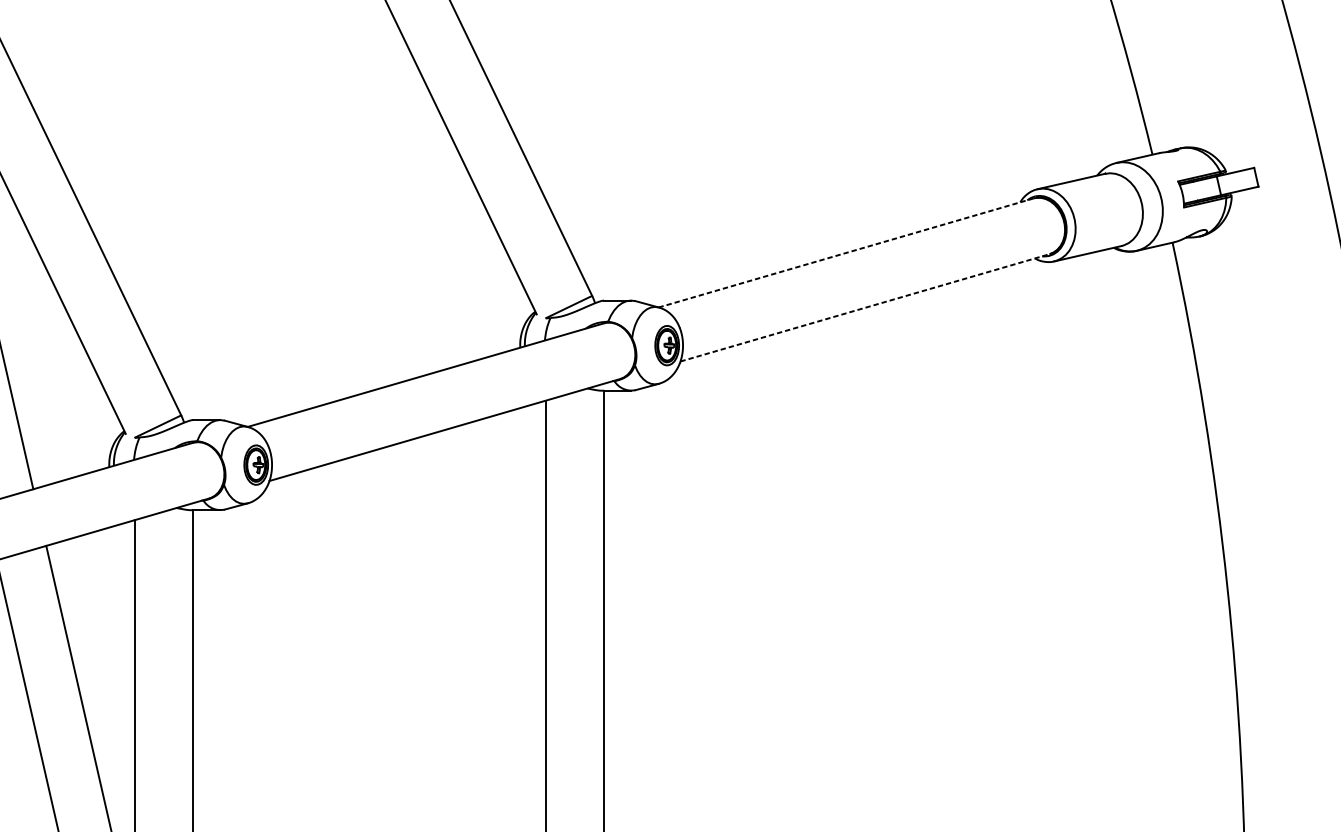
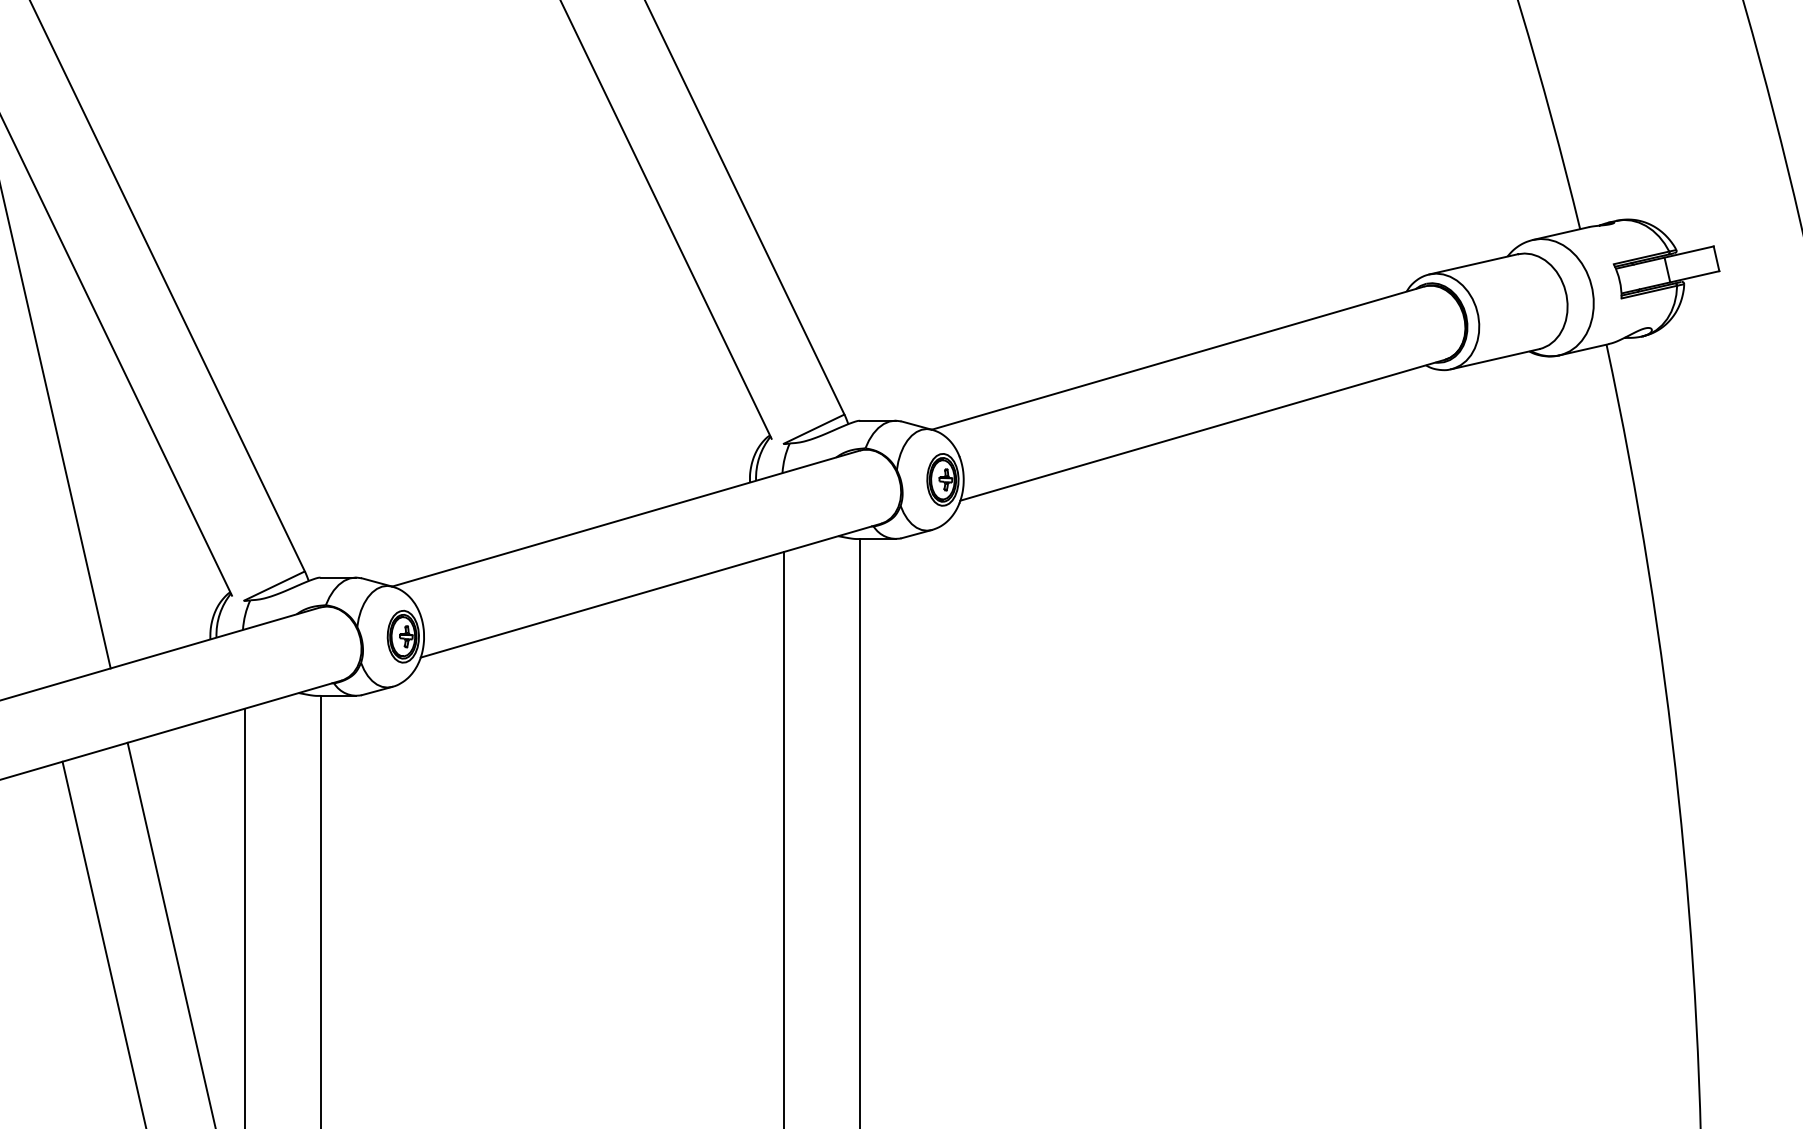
line: (845, 253) -> (1177, 358), dashed -> solid
line: (865, 308) -> (1203, 430), dashed -> solid

